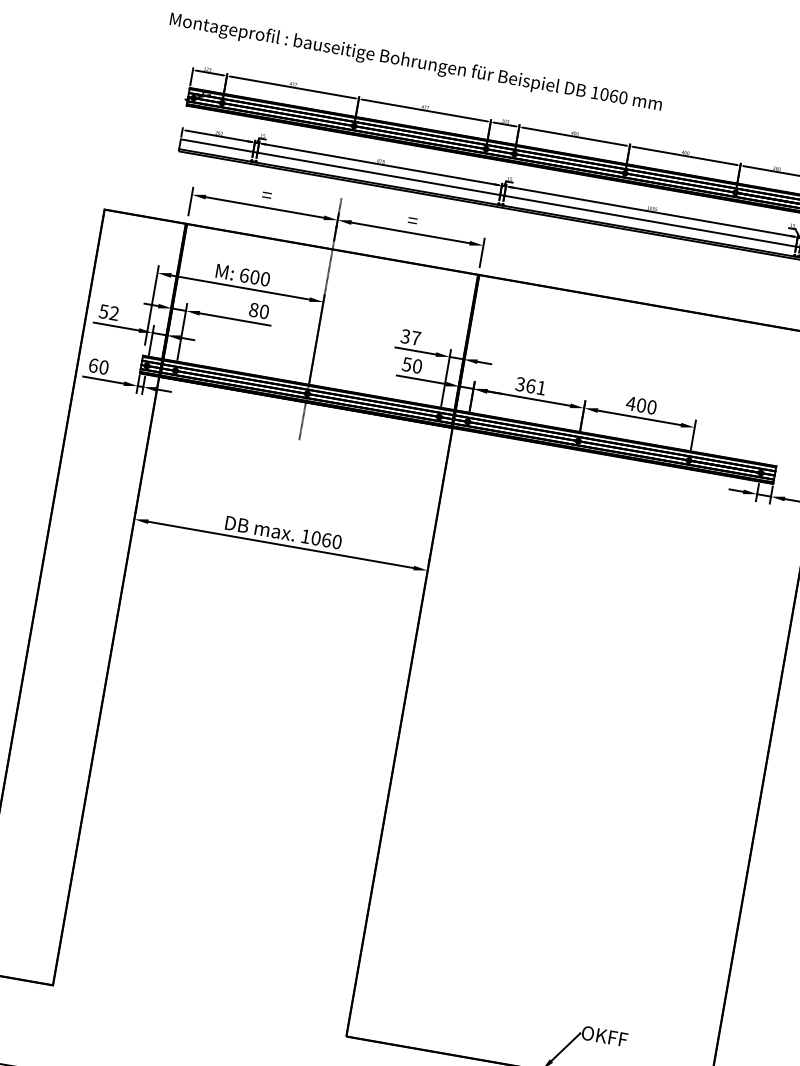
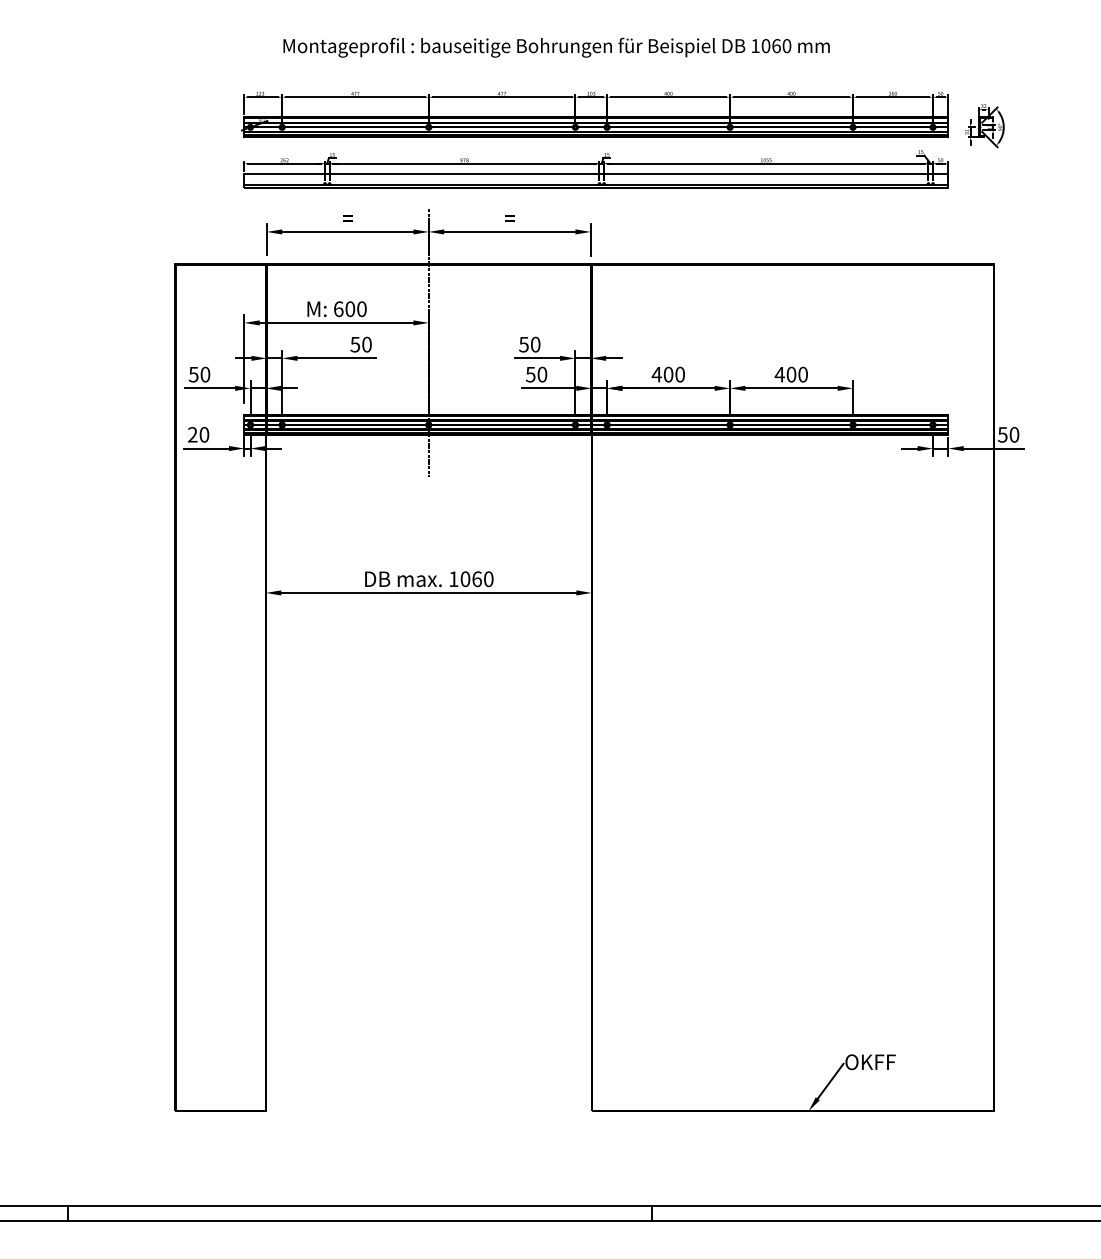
text: (415, 62) -> (556, 47), moved
text: (254, 309) -> (355, 344), 80 -> 50
text: (114, 313) -> (205, 374), 52 -> 50
text: (410, 337) -> (529, 344), 37 -> 50
text: (93, 365) -> (192, 434), 60 -> 20
text: (530, 385) -> (667, 374), 361 -> 400

